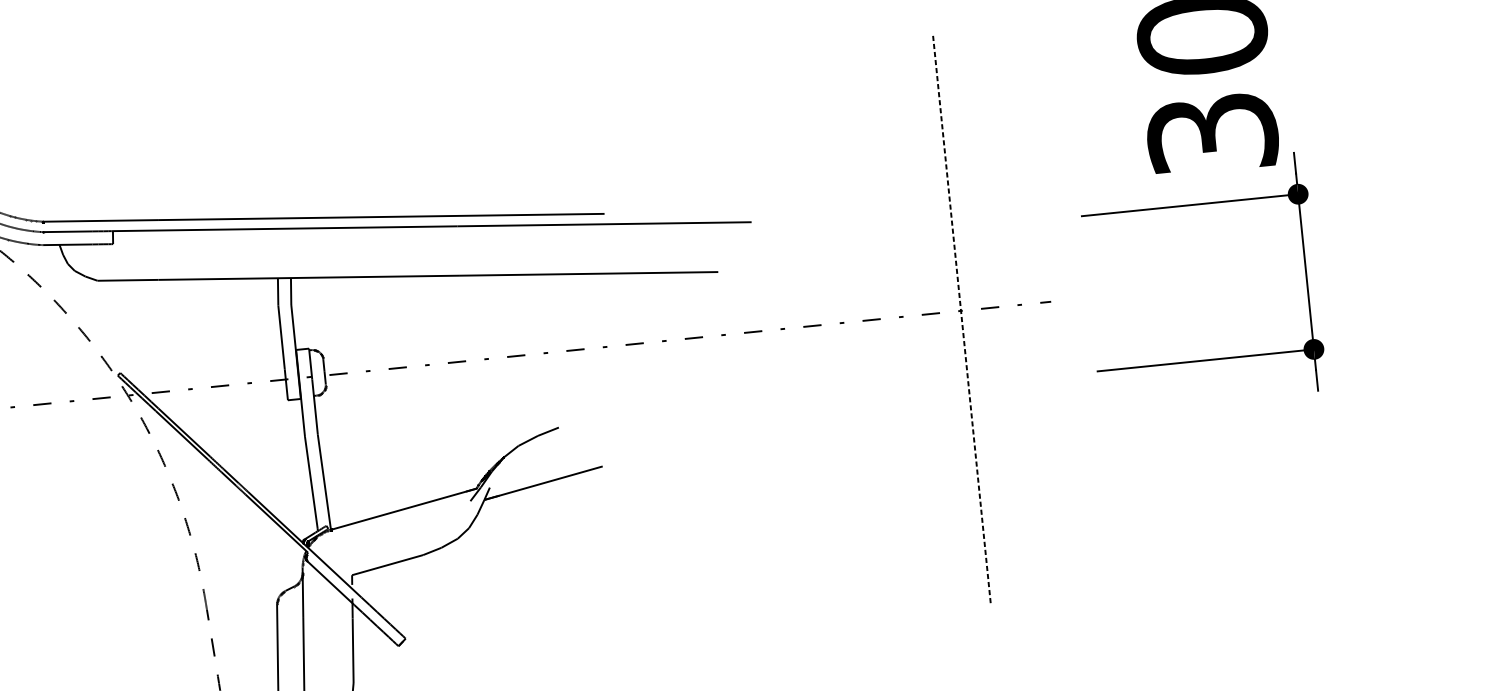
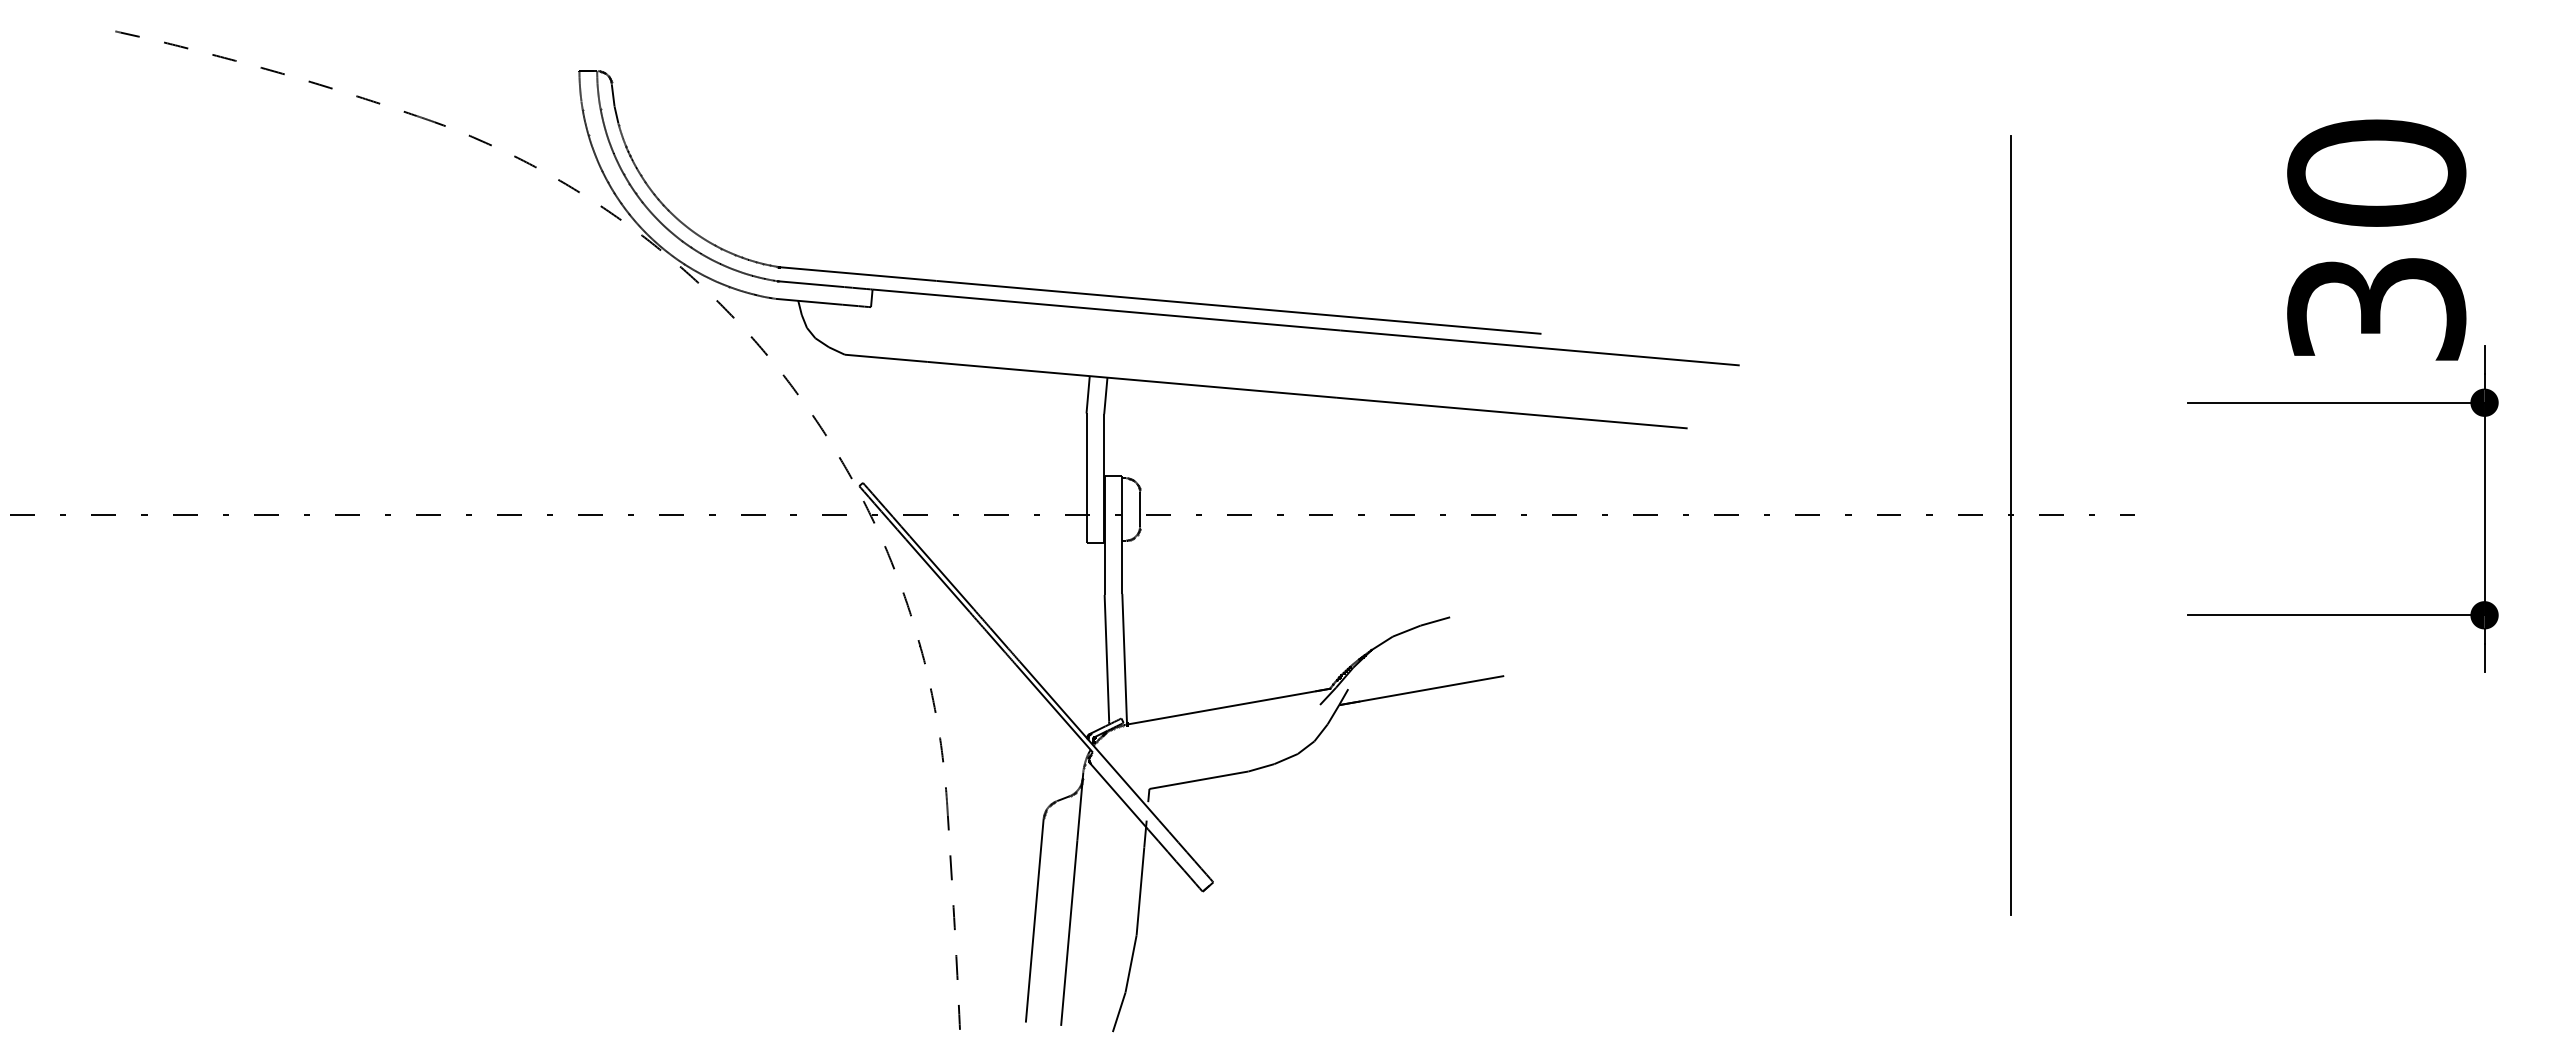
line: (961, 318) -> (2011, 525), dashed -> solid

